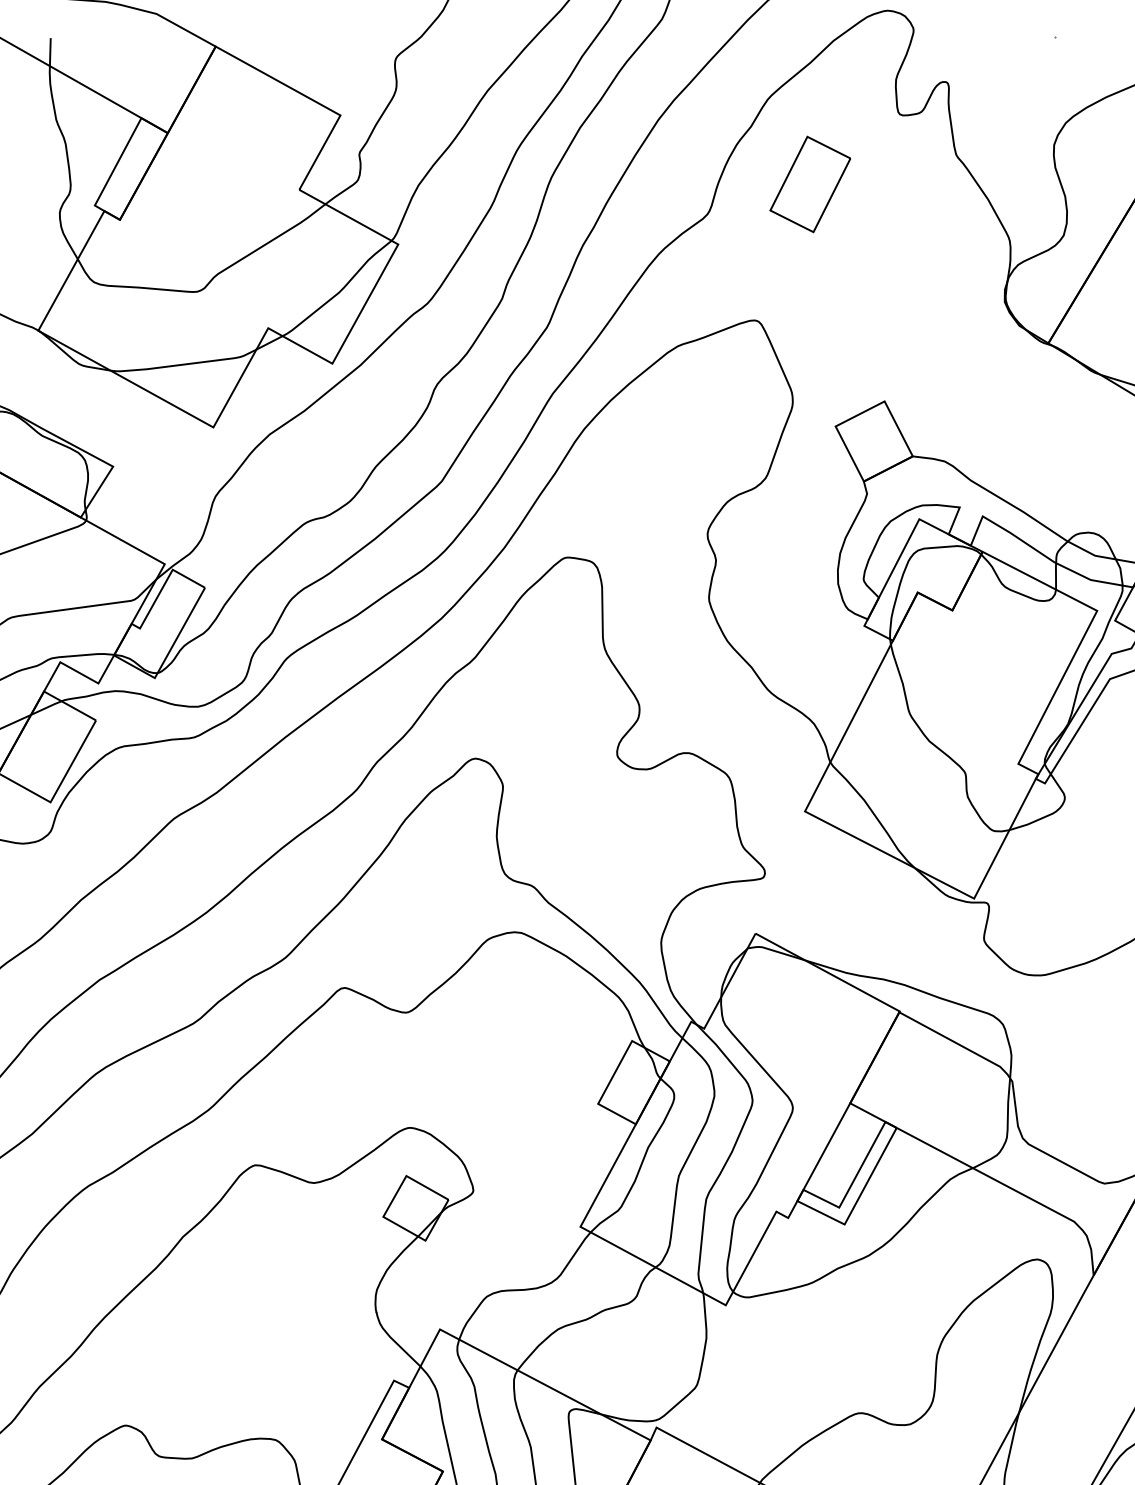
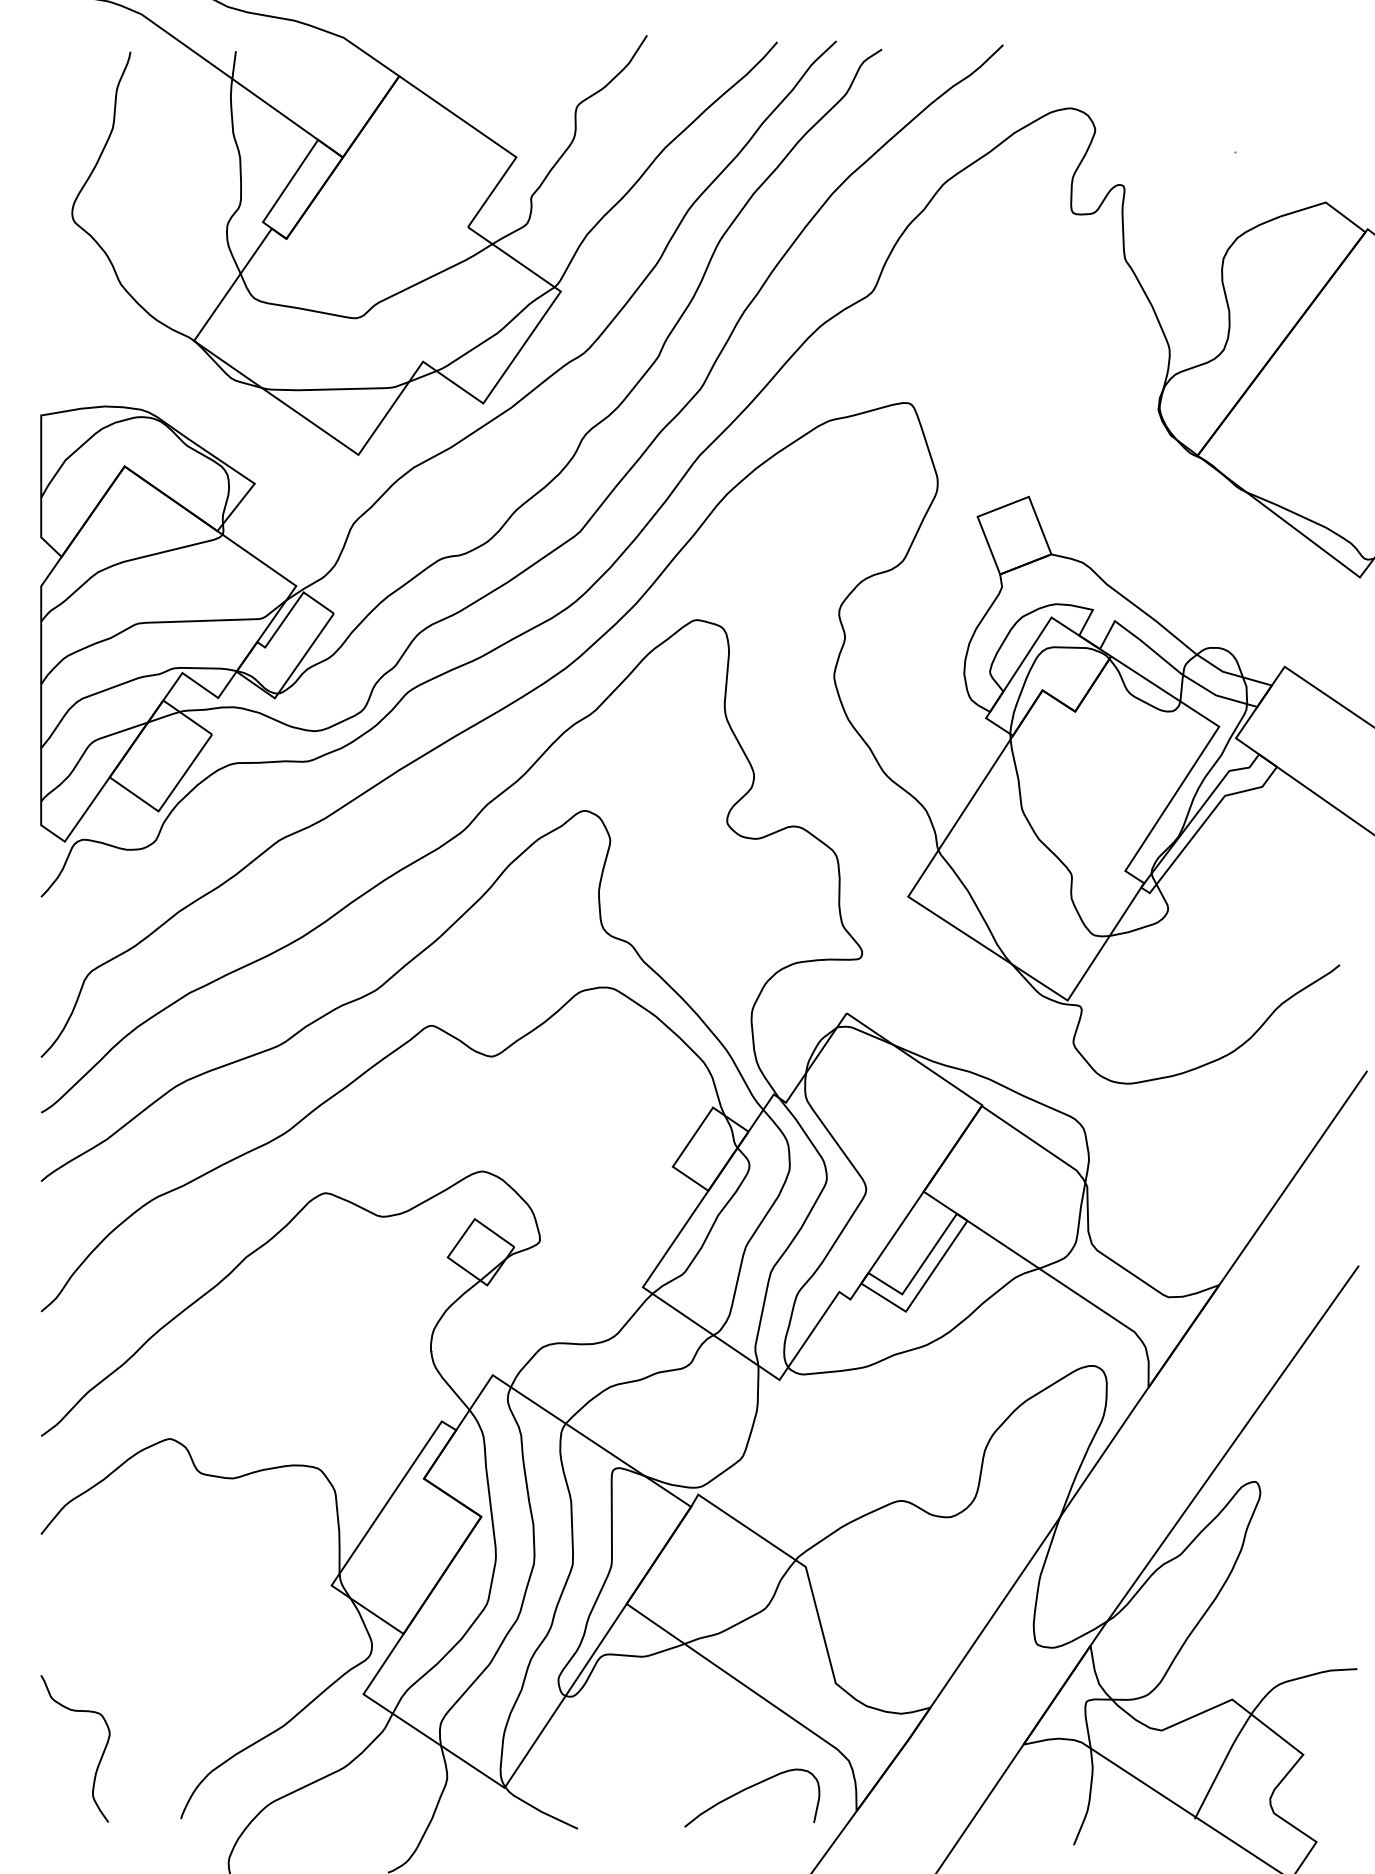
part: (809, 184) -> (976, 273), removed

